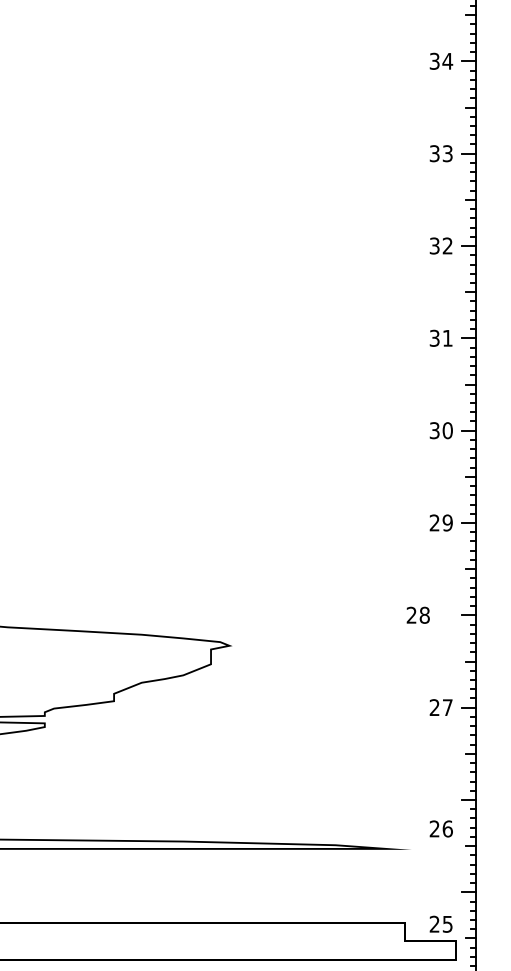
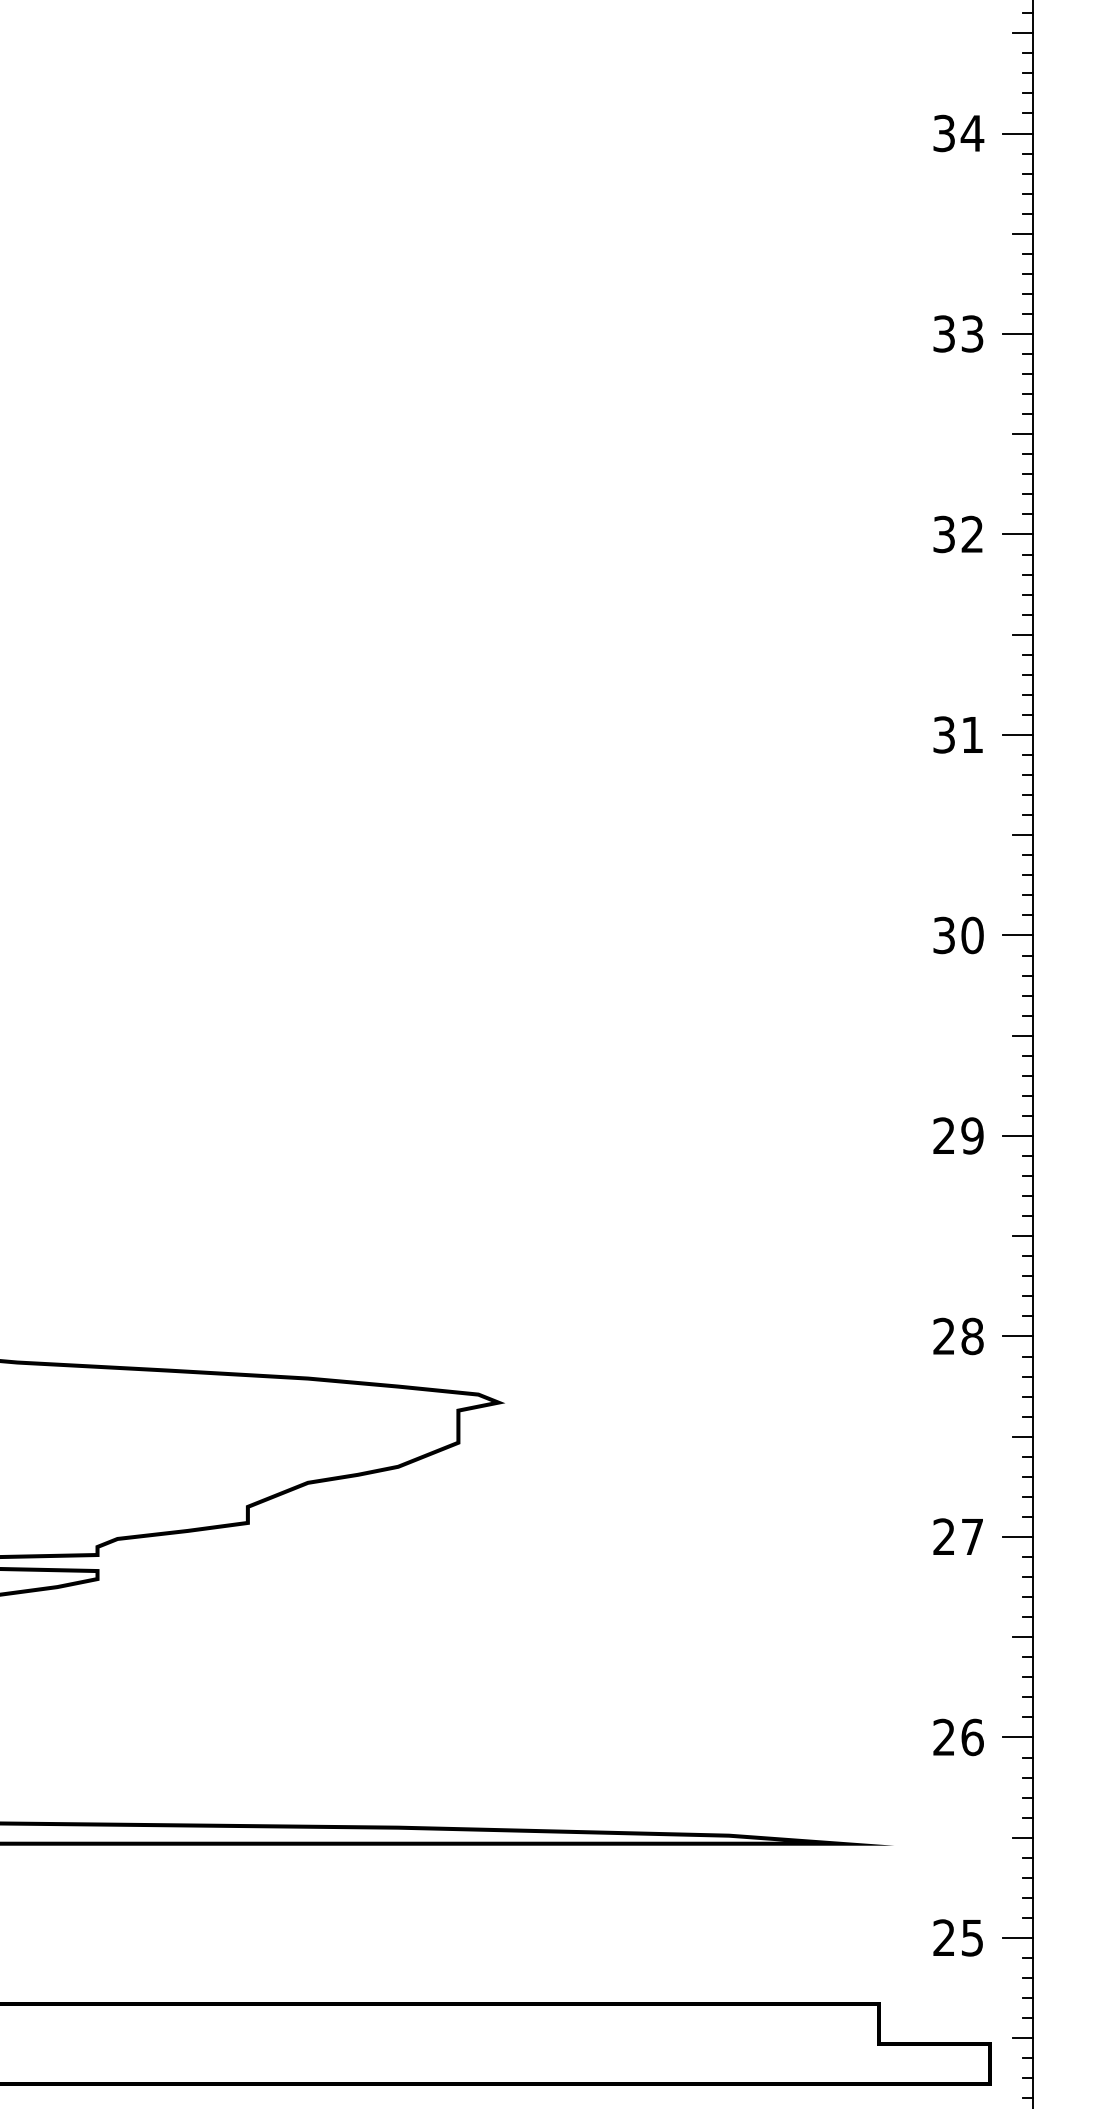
text: (417, 614) -> (956, 1334), moved
text: (440, 828) -> (956, 1736), moved
text: (440, 923) -> (956, 1936), moved

